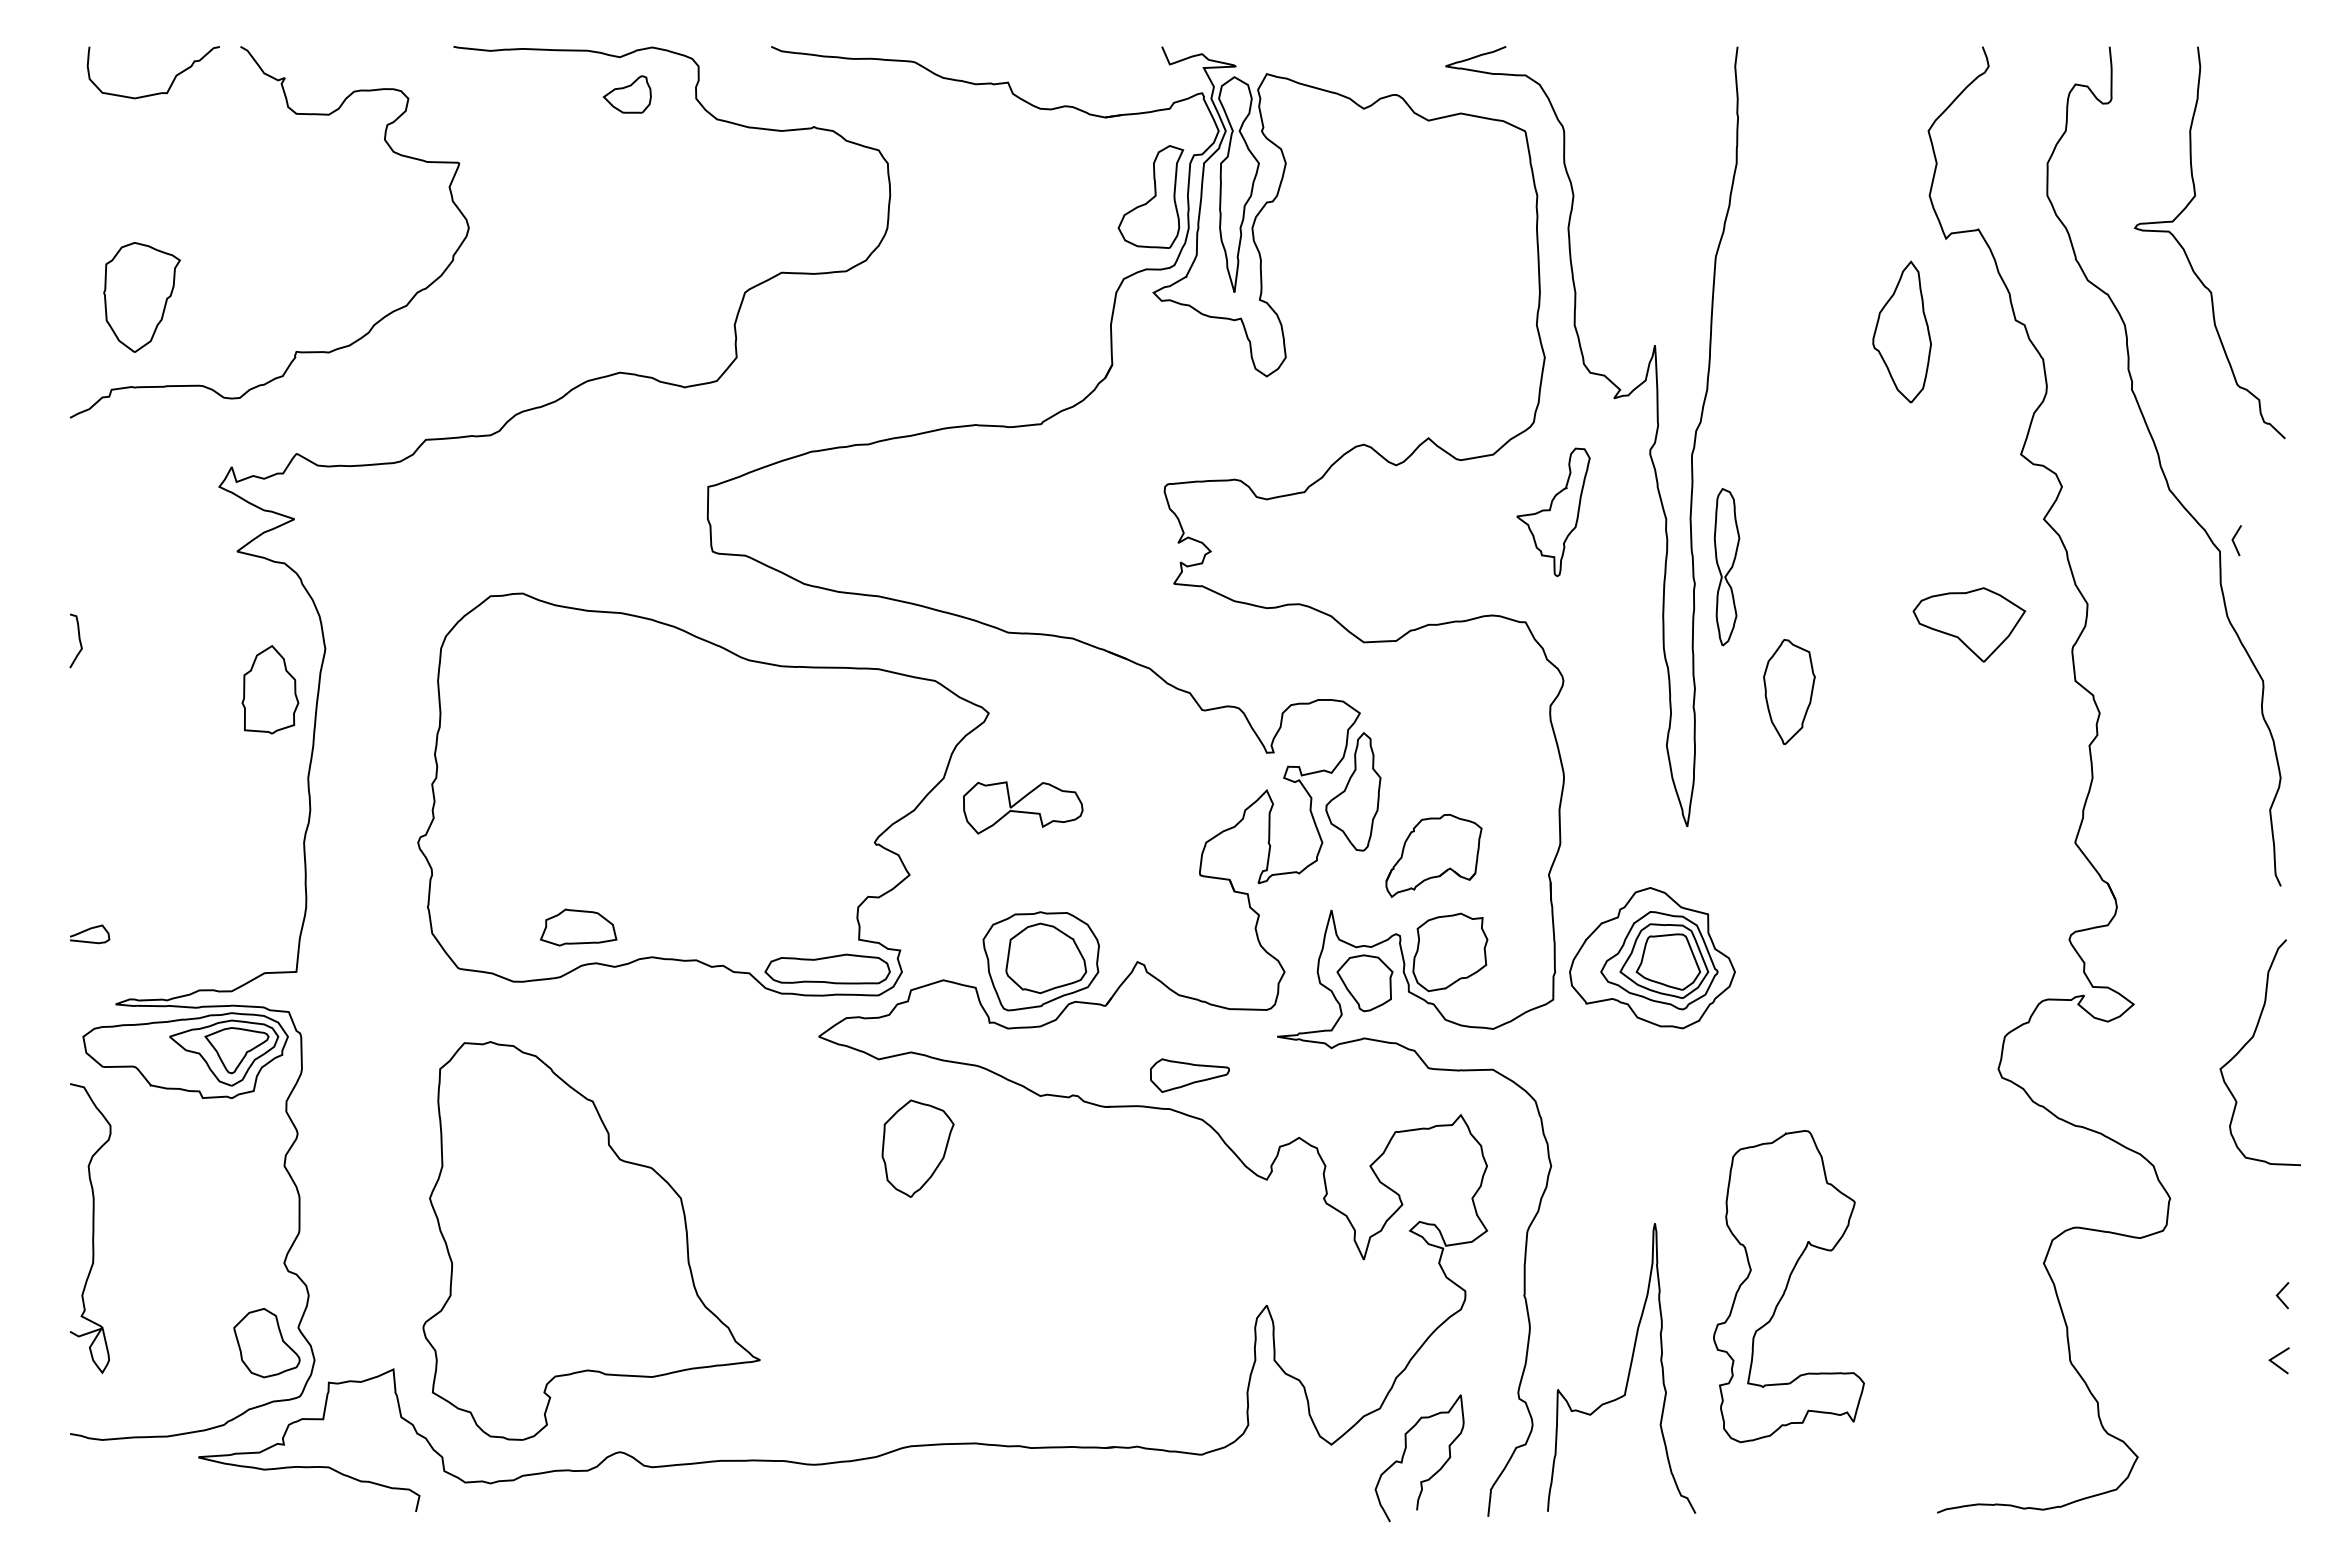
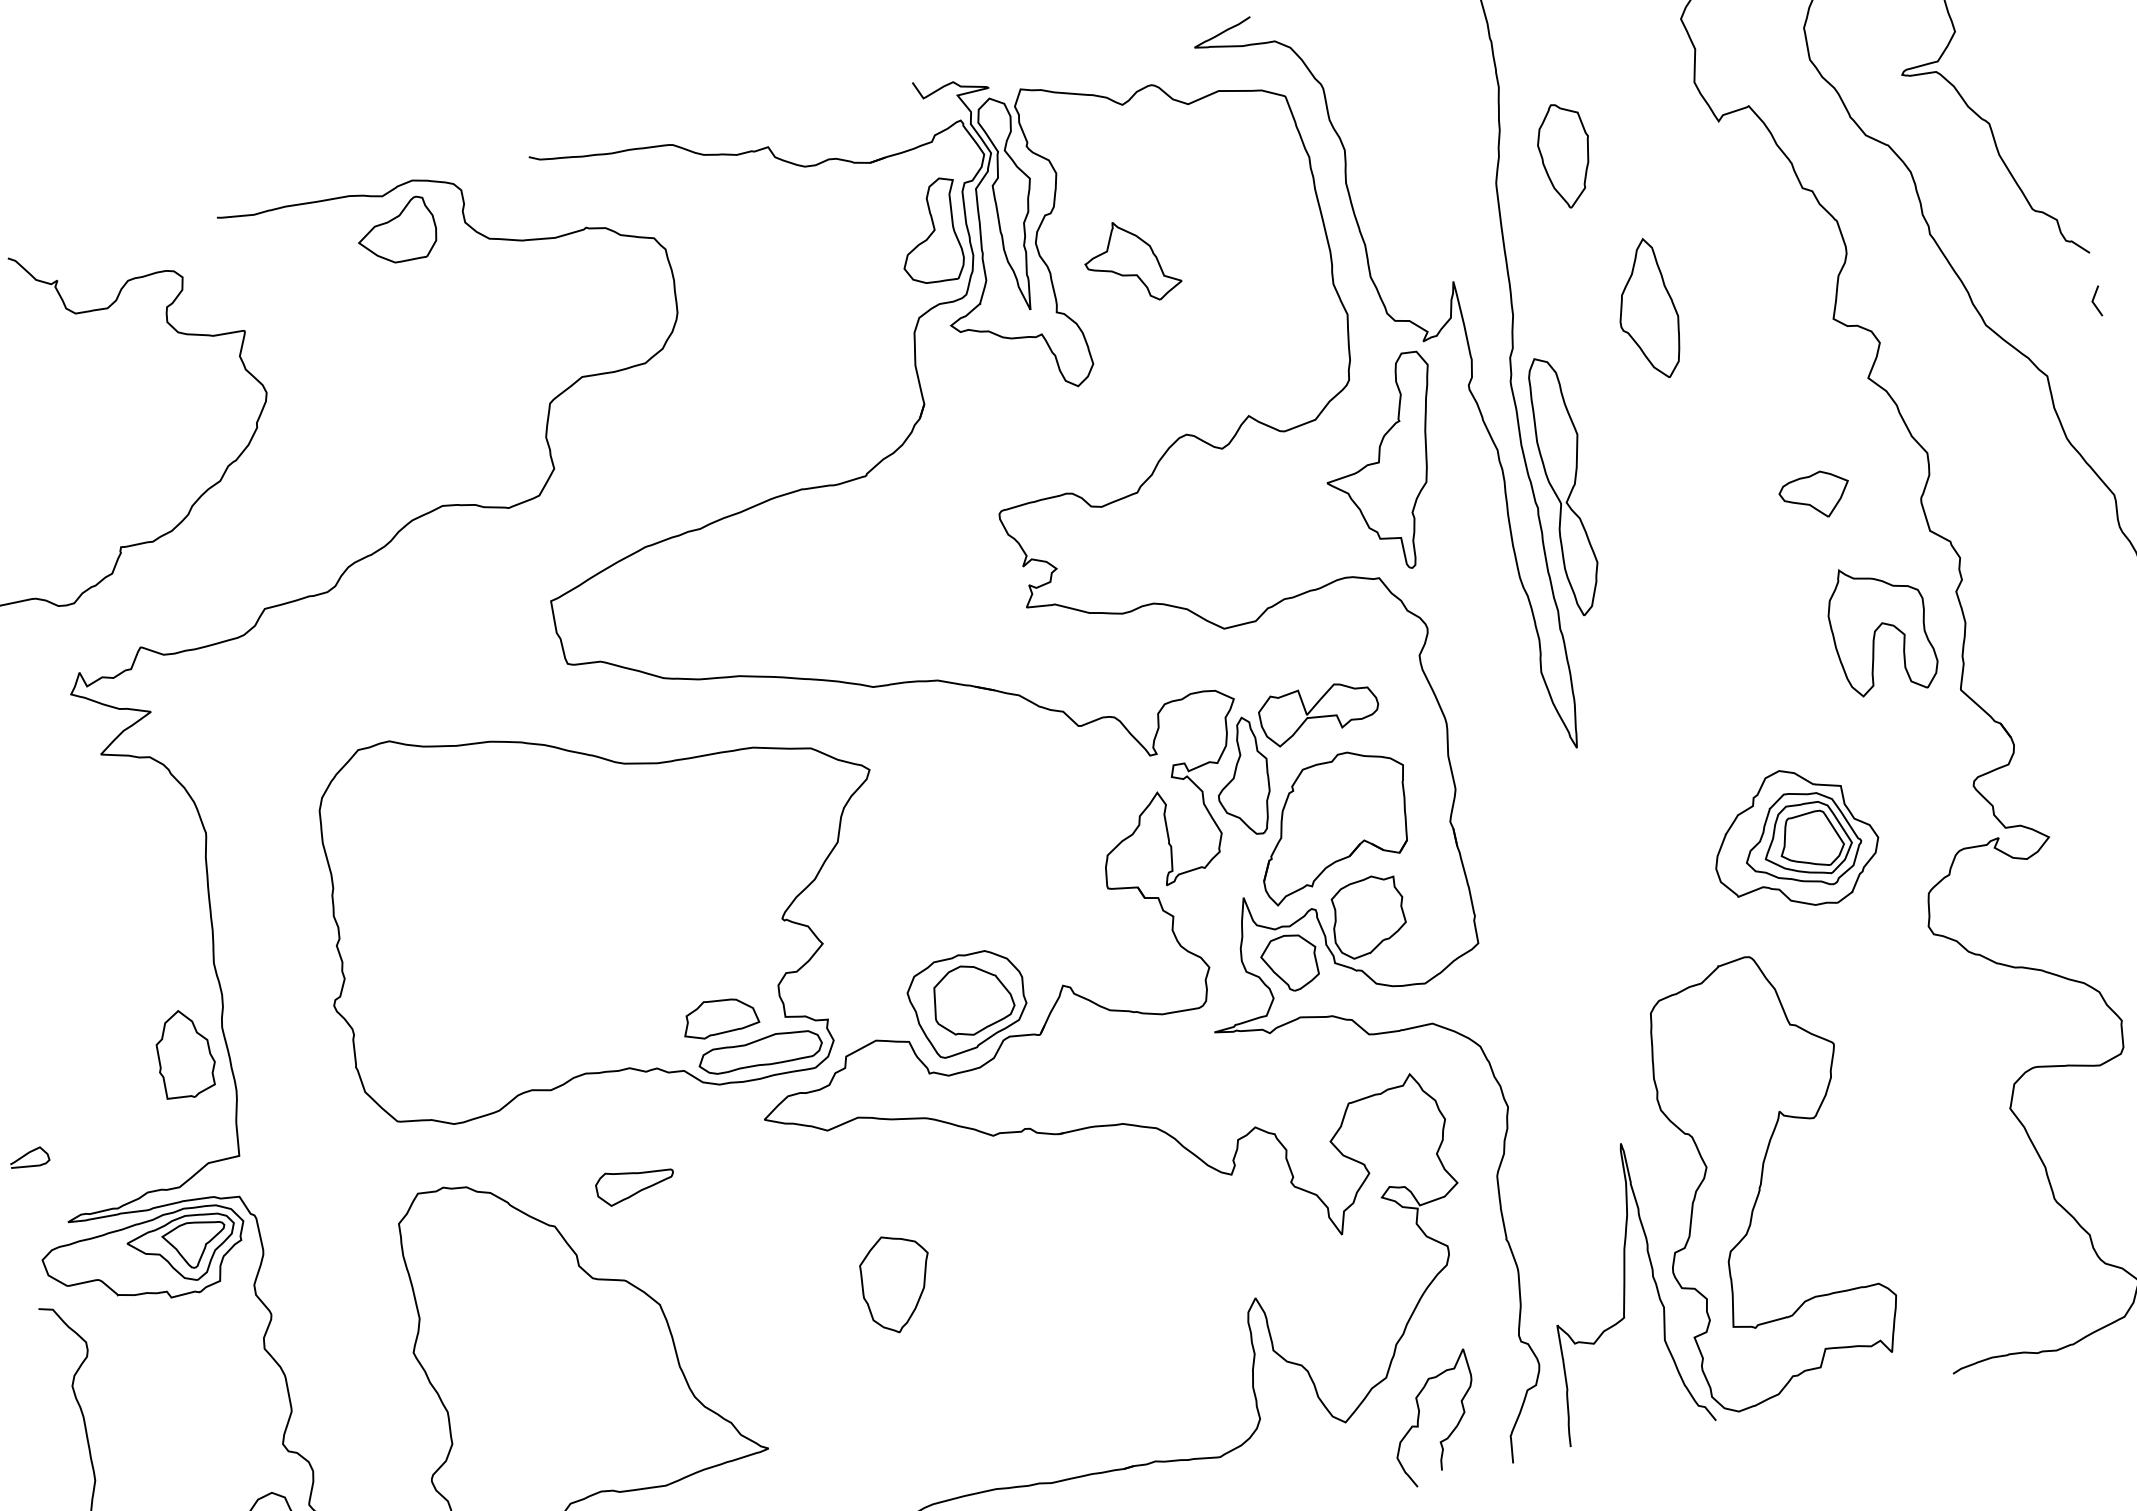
part: (627, 94) -> (396, 231), size x1.67
part: (1342, 264) -> (1131, 261), added
part: (1901, 331) -> (1646, 309), moved
part: (1553, 512) -> (1385, 465), size x1.67
line: (2234, 541) -> (2094, 302), moved
part: (1726, 566) -> (1565, 485), size x1.67
part: (1969, 624) -> (1815, 495), size x0.62
part: (270, 689) -> (184, 1053), moved
part: (1789, 691) -> (1565, 154), moved
part: (2008, 768) -> (1881, 629), added
part: (1023, 807) -> (1319, 712), moved
part: (1433, 855) -> (1333, 824), size x1.67
part: (578, 927) -> (719, 1017), moved
part: (1652, 958) -> (1794, 839), moved
part: (1189, 1075) -> (635, 1184), moved
part: (917, 1148) -> (896, 1283), moved
part: (1788, 1286) -> (1763, 1180), size x1.43

